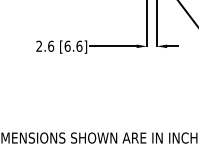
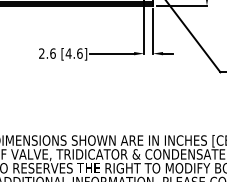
text: (67, 46) -> (68, 53), [6.6] -> [4.6]

